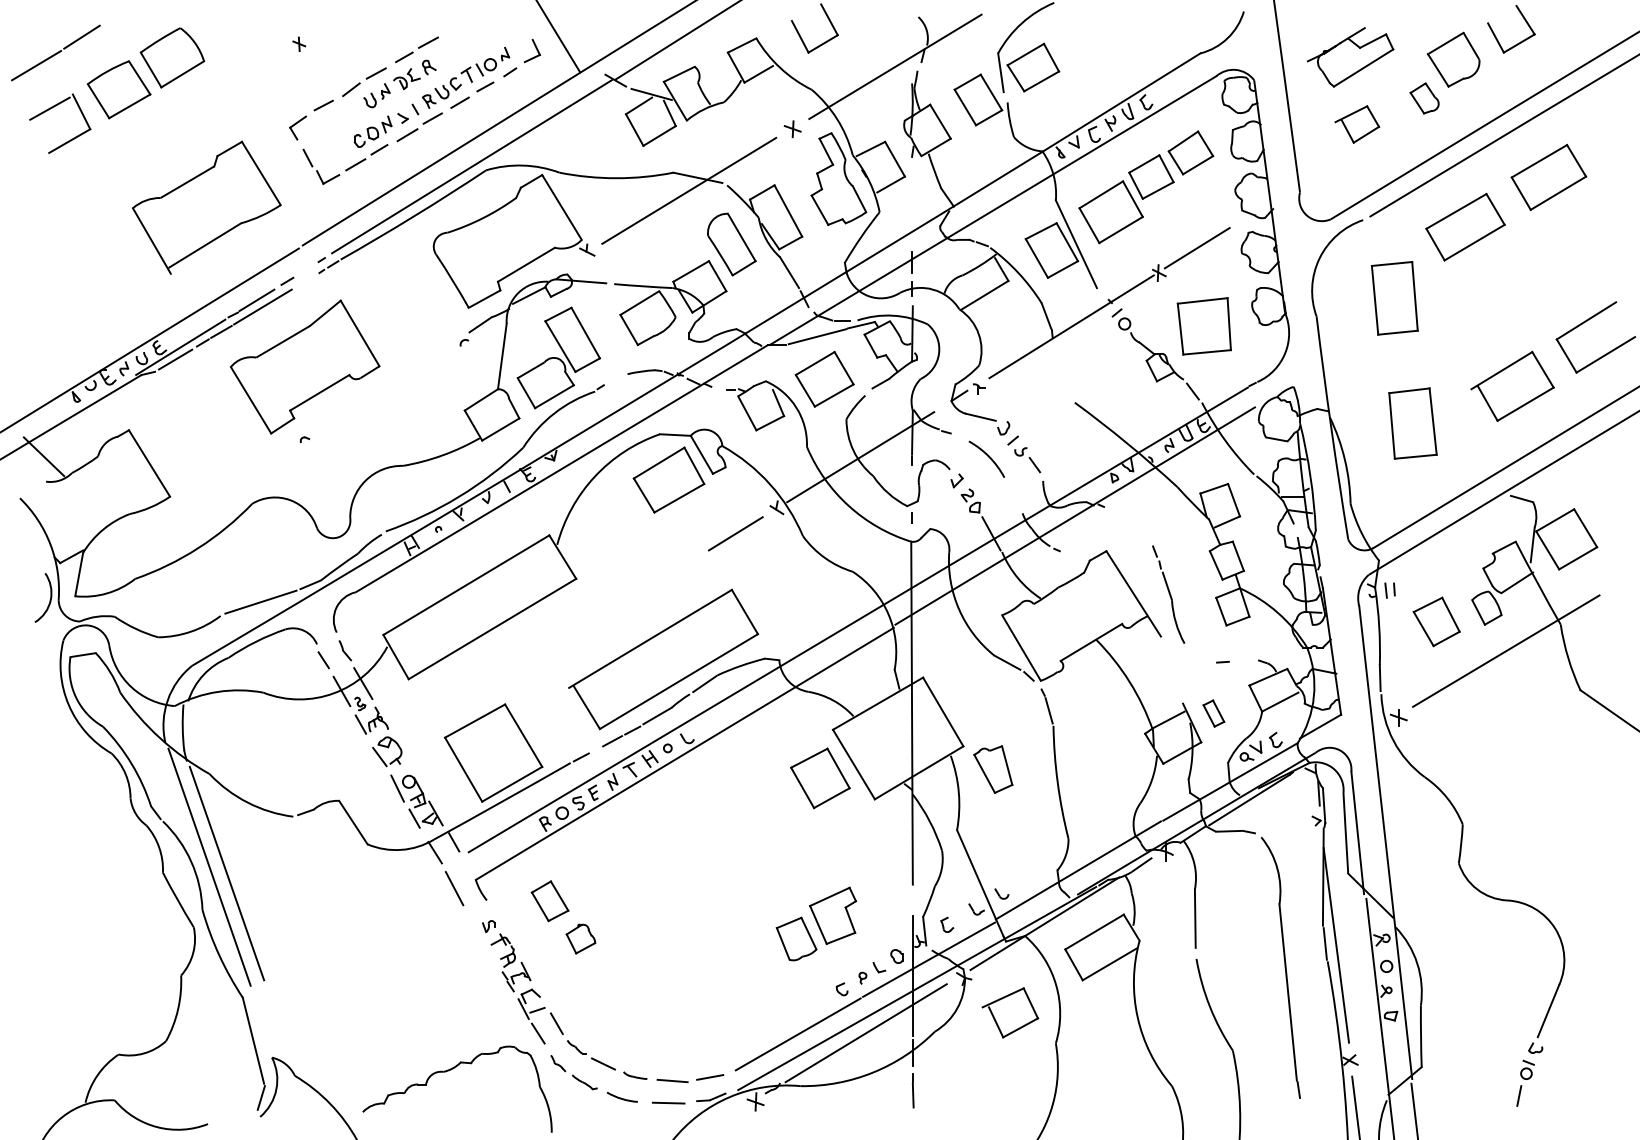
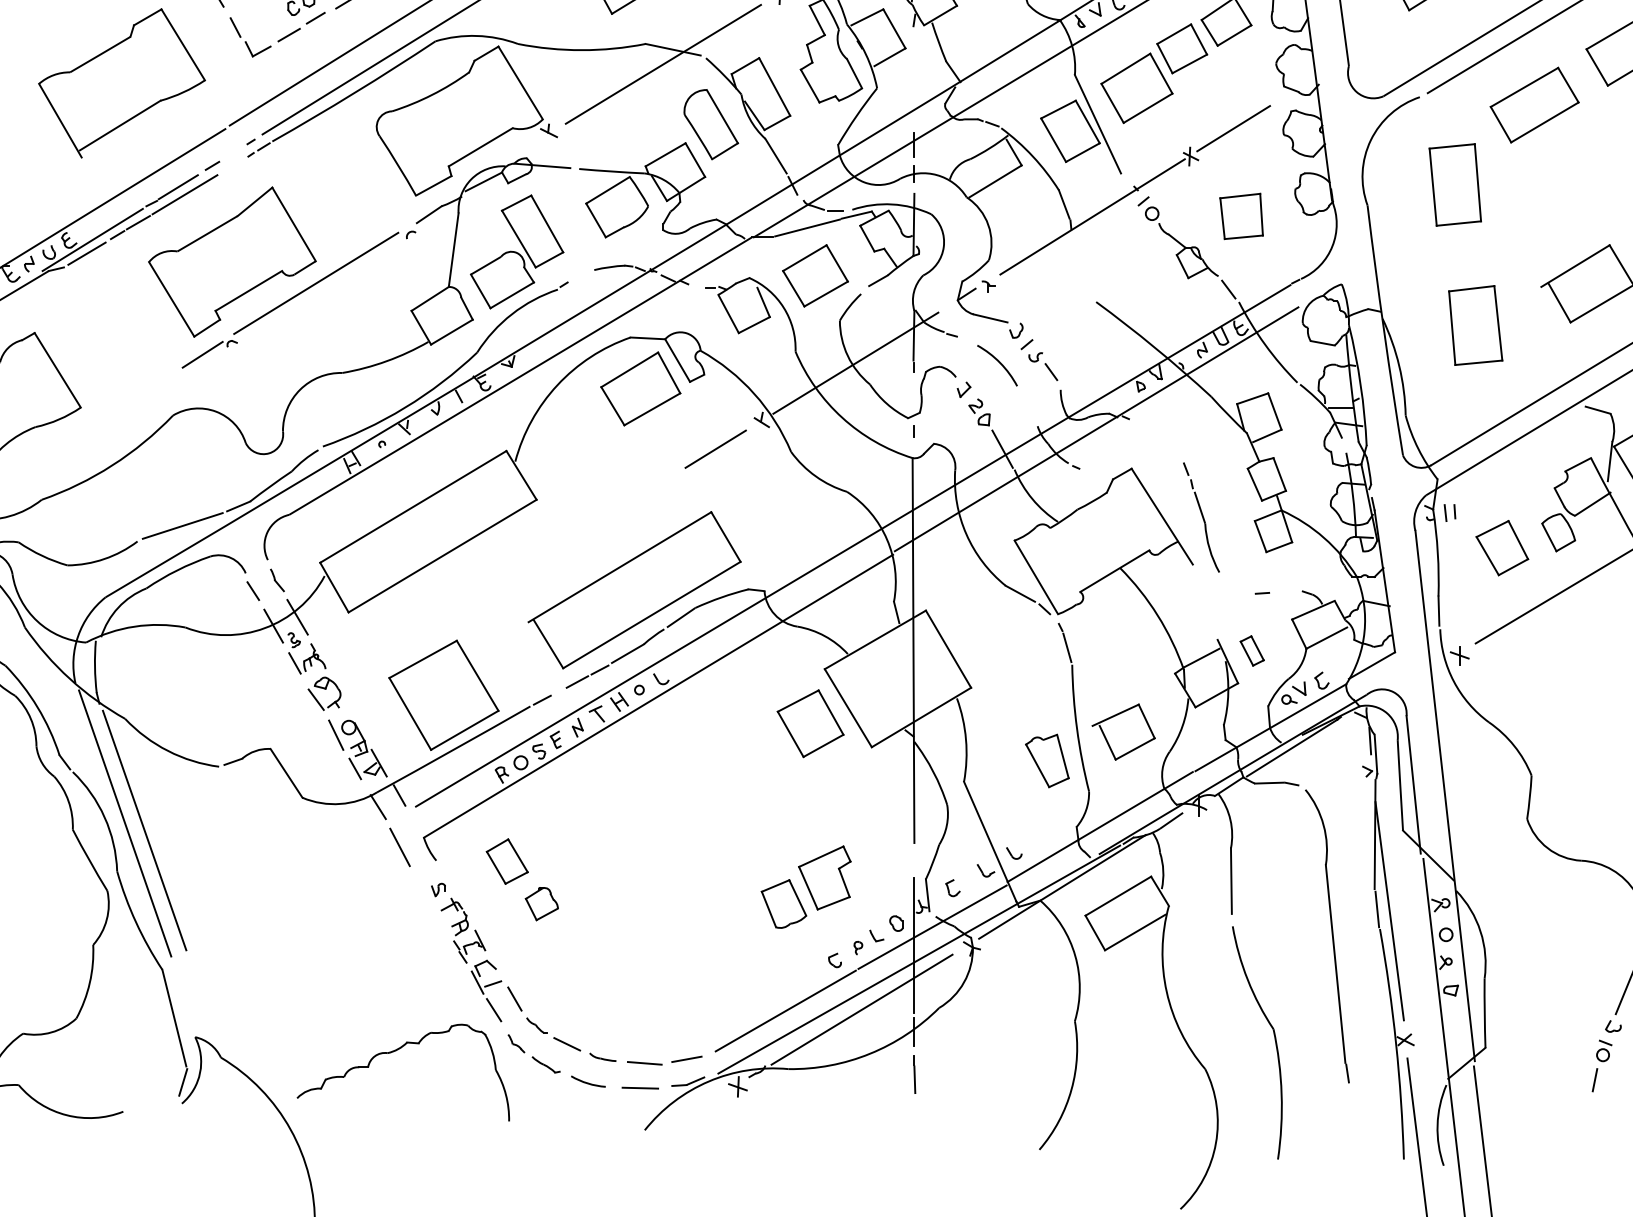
part: (1204, 326) -> (1241, 216), size x0.71
line: (379, 386) -> (315, 283), added
line: (278, 449) -> (202, 354), added
part: (993, 769) -> (1047, 760), moved
part: (1010, 1012) -> (1123, 731), moved

